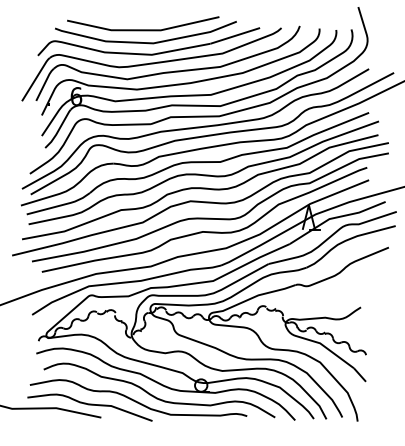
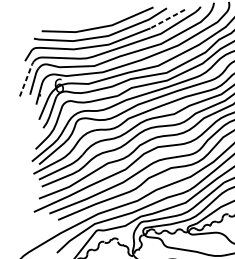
line: (234, 36) -> (167, 19), solid -> dashed
line: (36, 78) -> (27, 78), solid -> dashed

